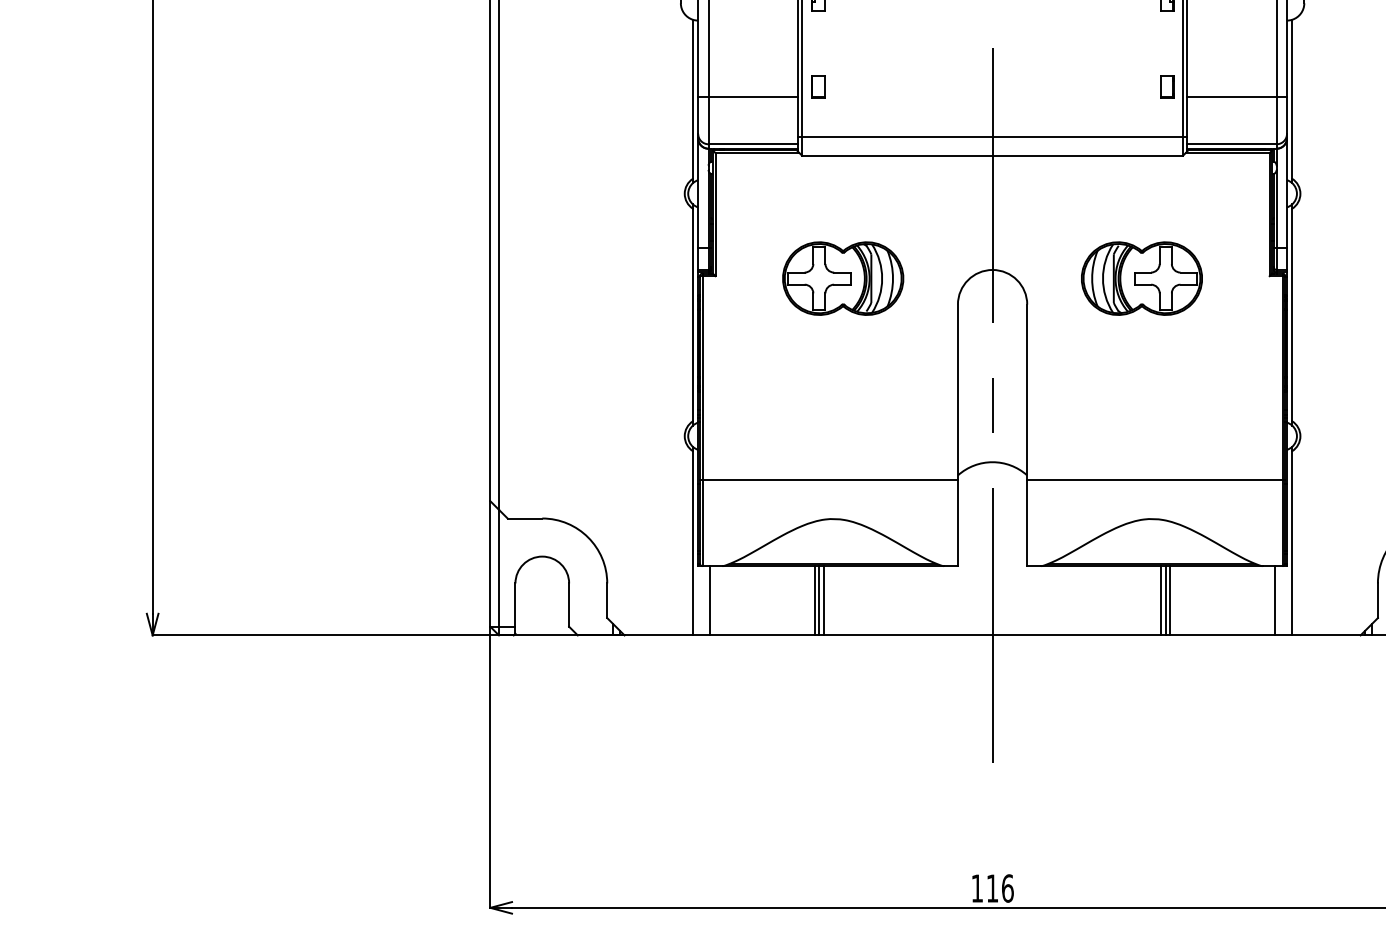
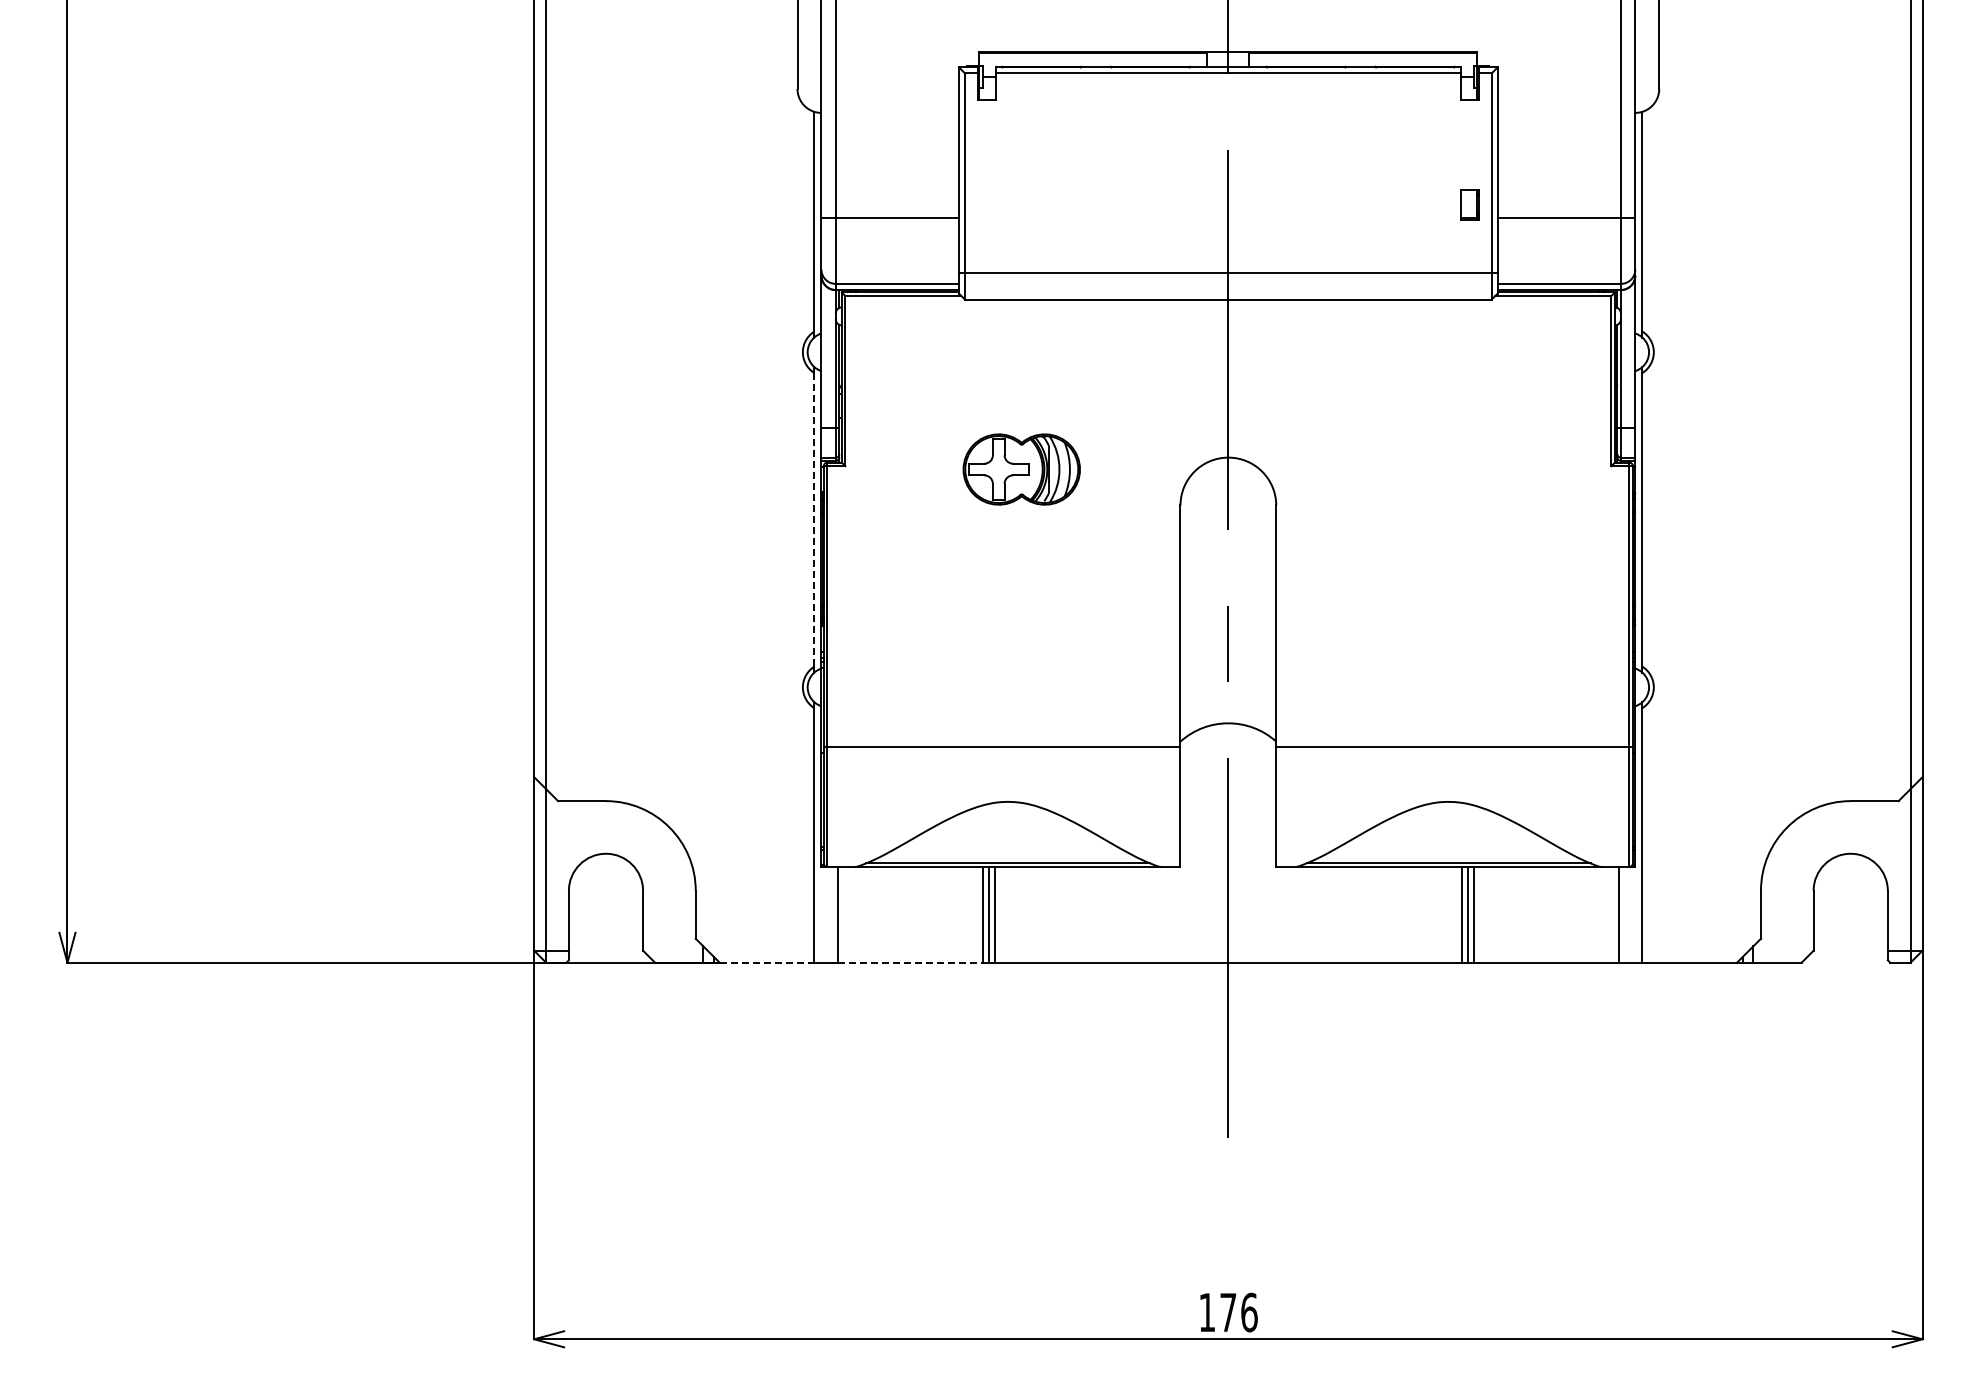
part: (817, 86) -> (986, 204), removed
part: (842, 278) -> (1021, 469), size x0.7
part: (1141, 278) -> (1434, 469), removed
line: (693, 314) -> (814, 519), solid -> dashed
line: (659, 635) -> (767, 962), solid -> dashed
line: (763, 635) -> (911, 962), solid -> dashed
text: (992, 888) -> (1228, 1312), 116 -> 176

